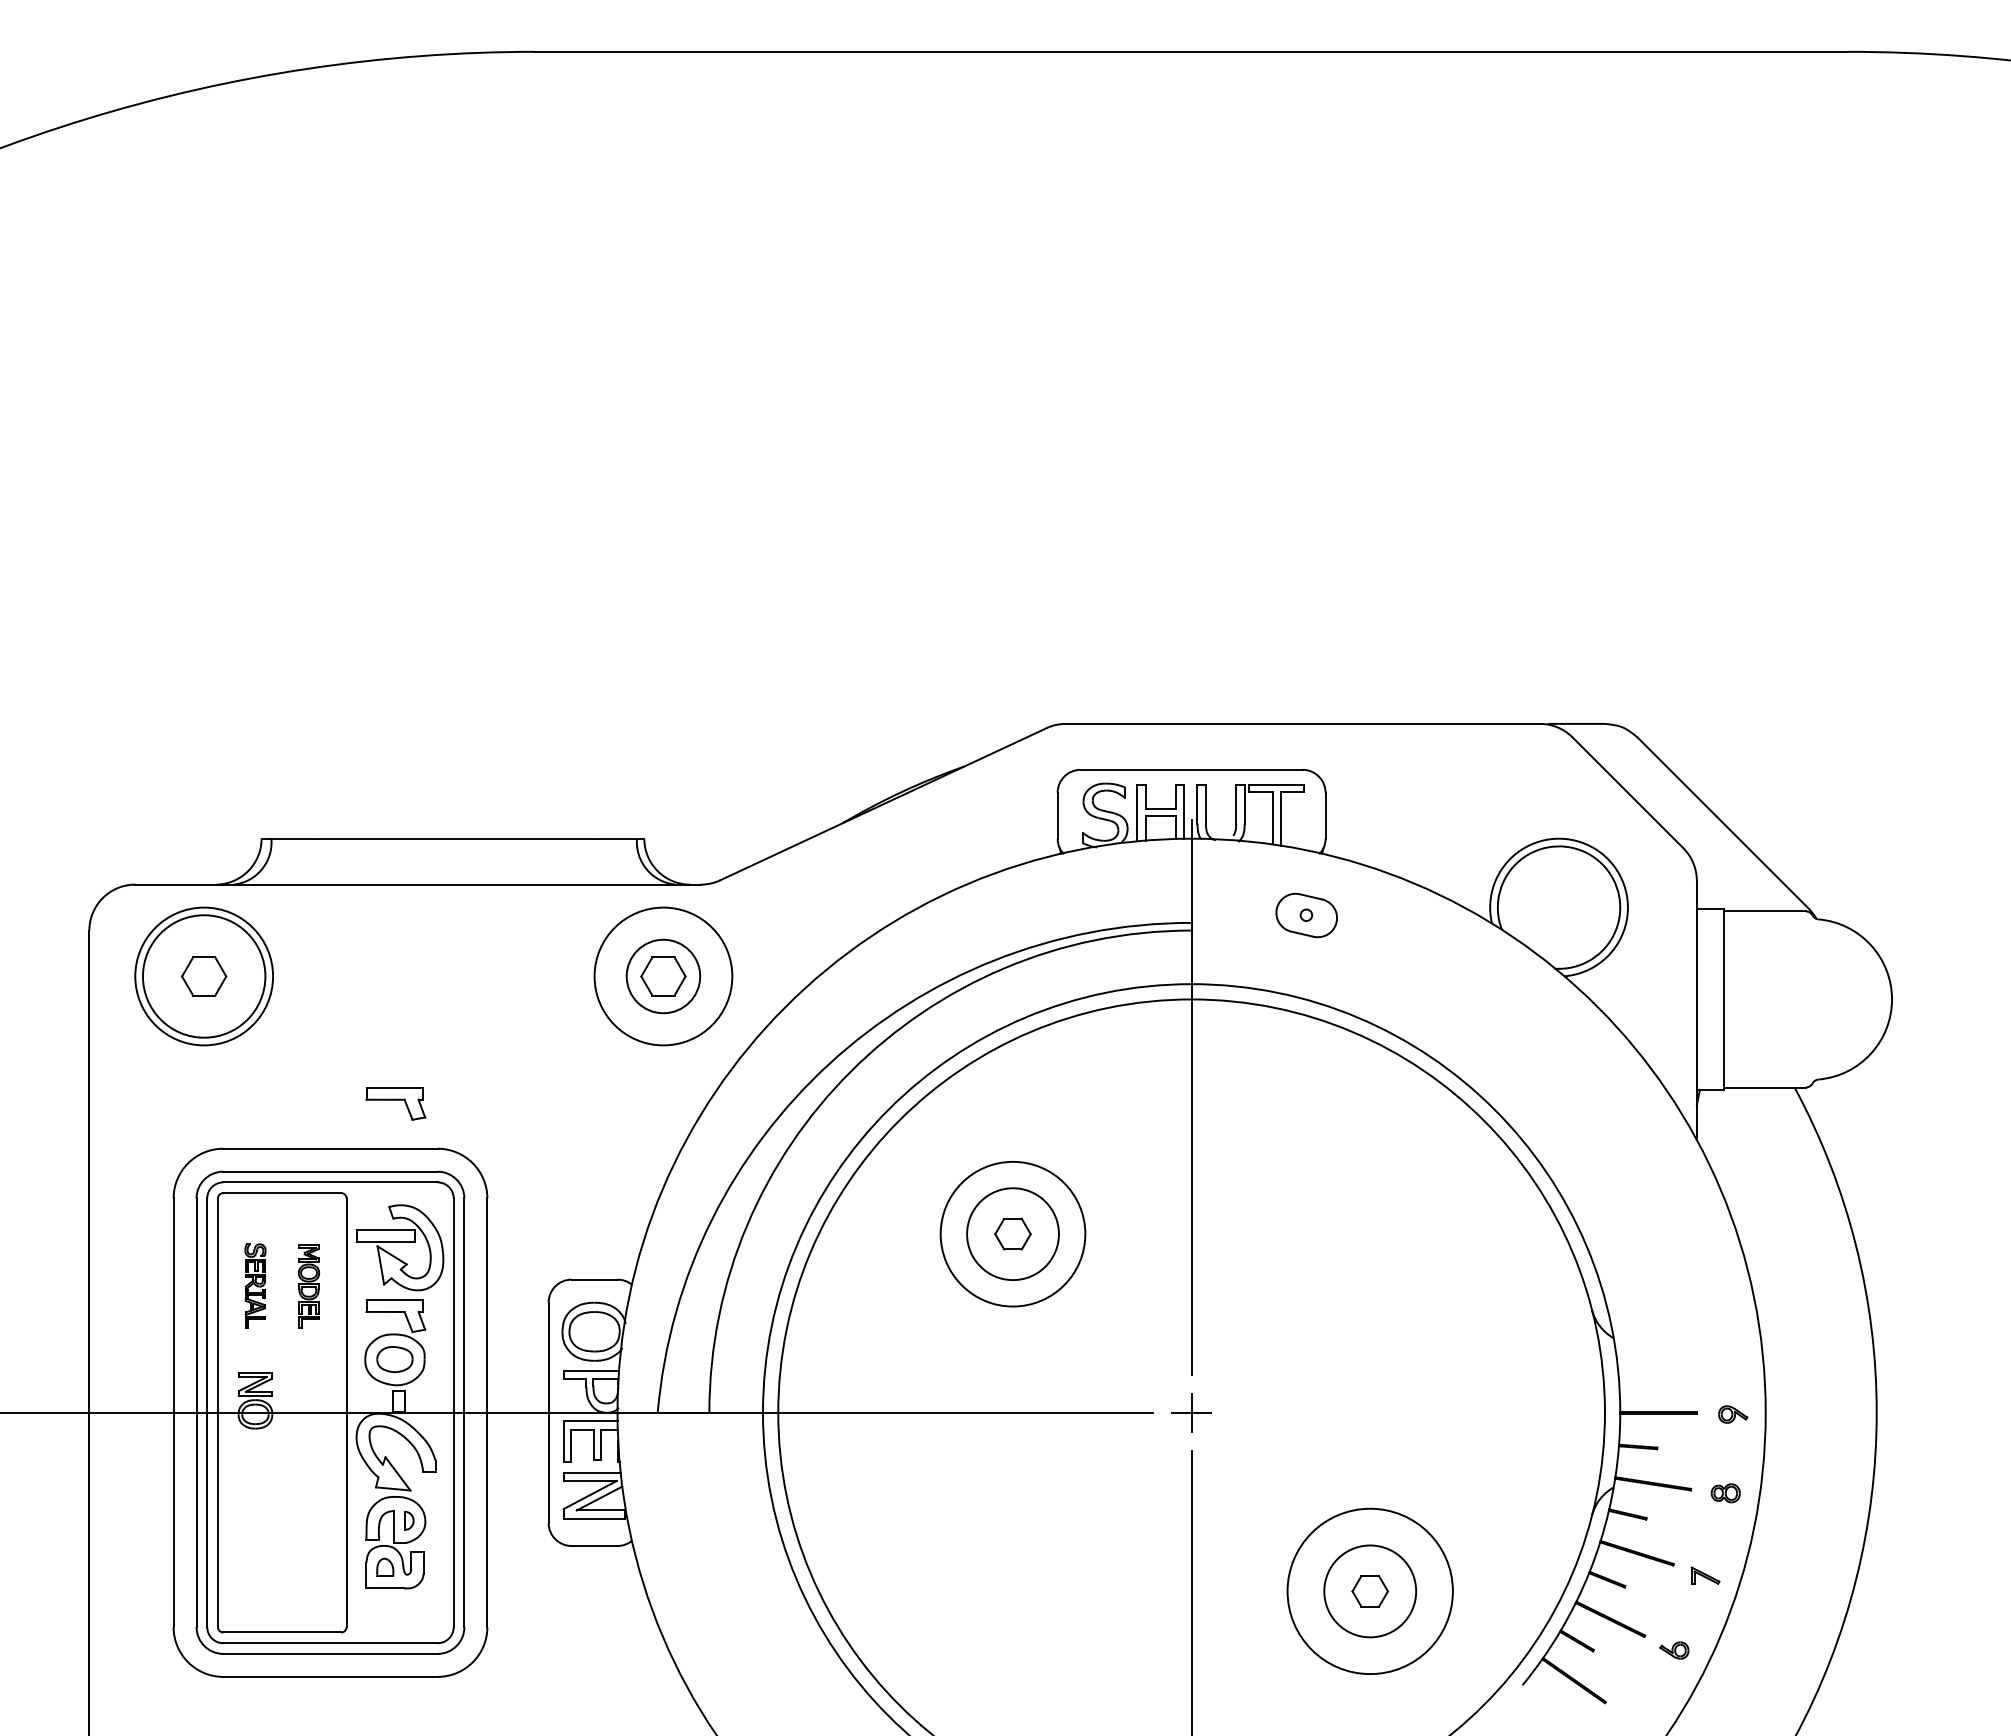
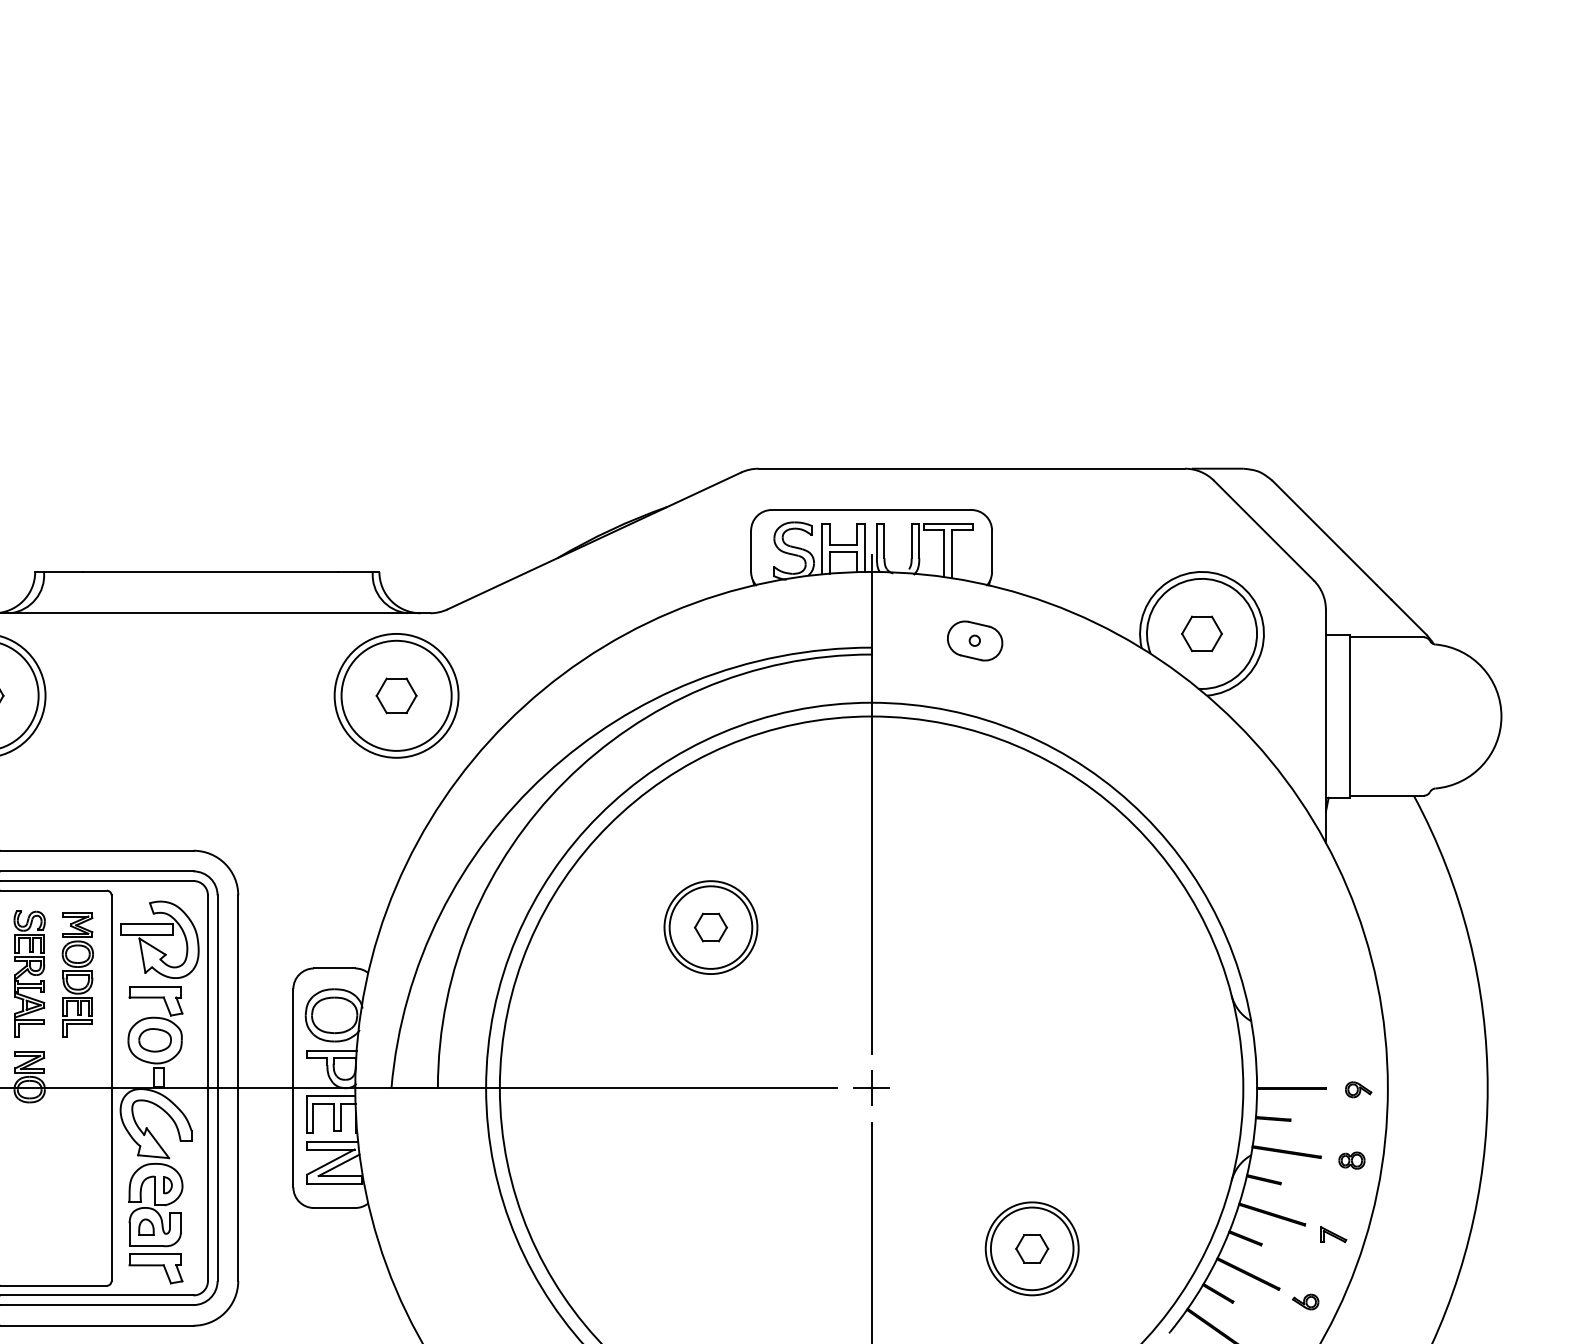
part: (1558, 907) -> (1201, 633), added
circle: (663, 976) -> (396, 695), size x1.67
part: (395, 1103) -> (155, 1268), moved
circle: (1012, 1233) -> (710, 926), size x0.71
part: (255, 1285) -> (29, 973), size x1.67
part: (308, 1286) -> (77, 974), size x1.67
circle: (1369, 1591) -> (1031, 1248), size x0.62

